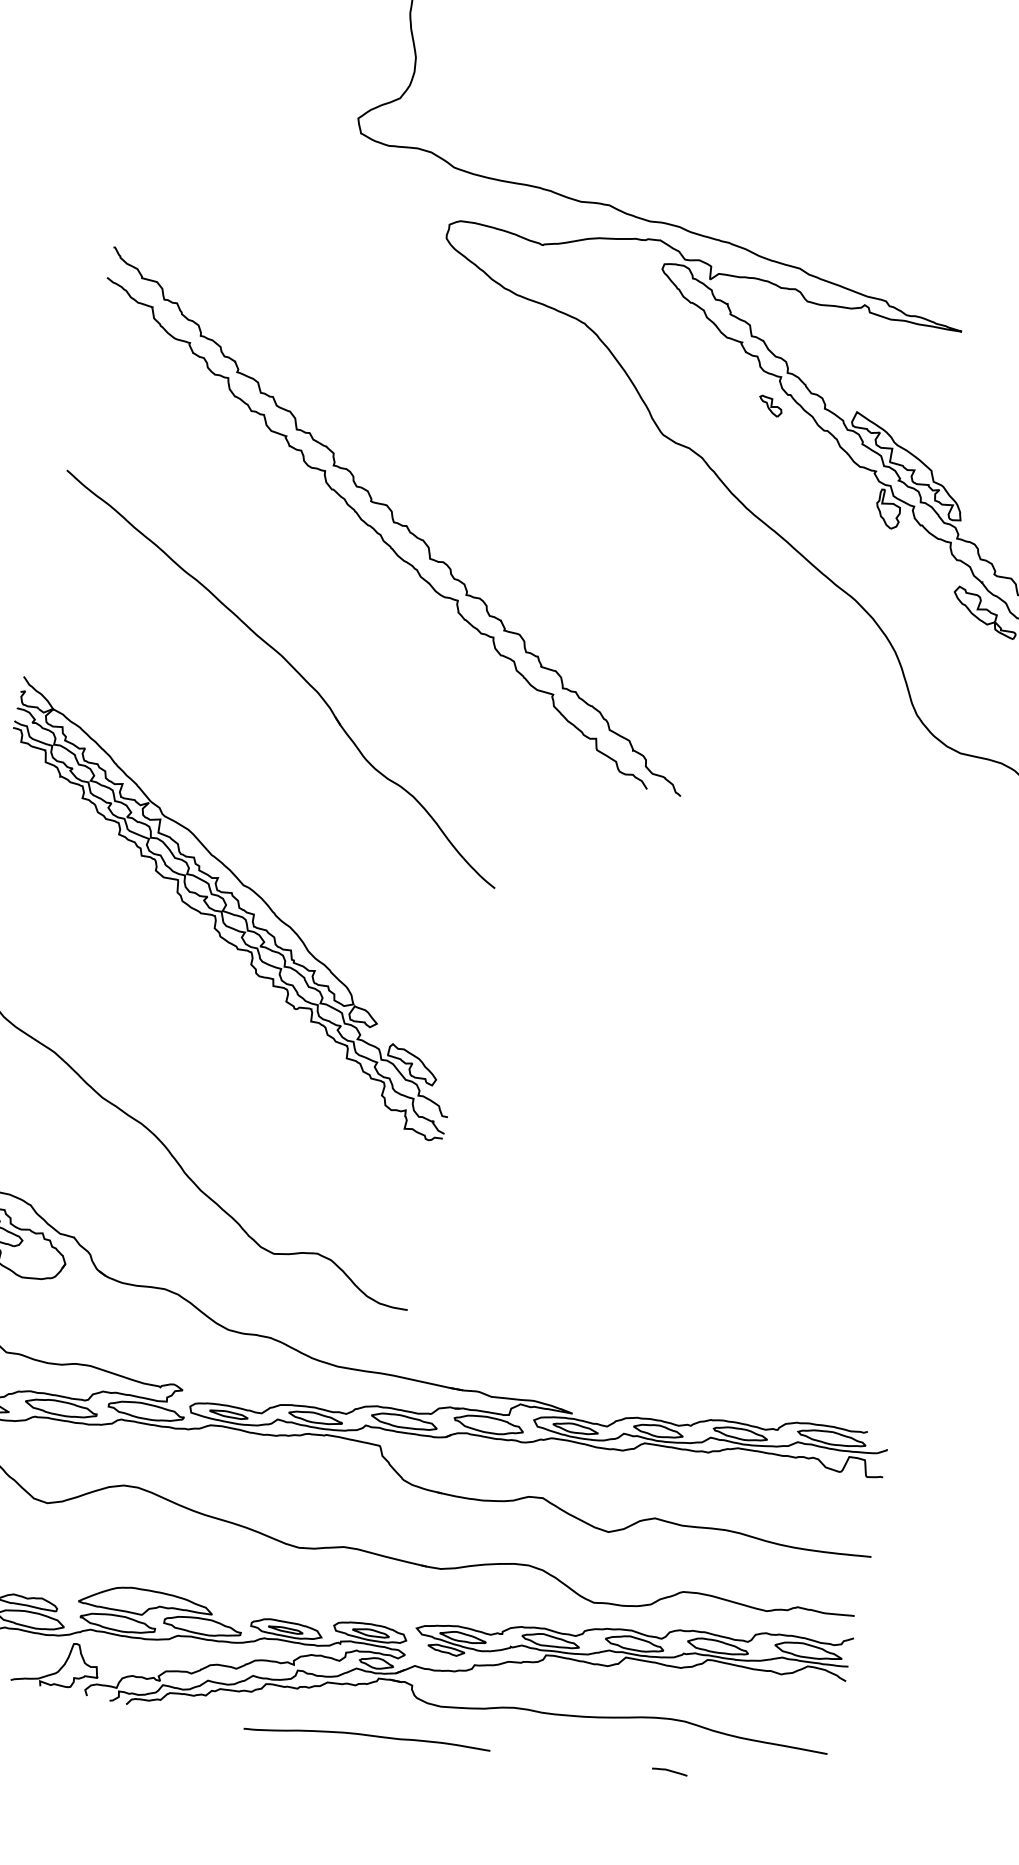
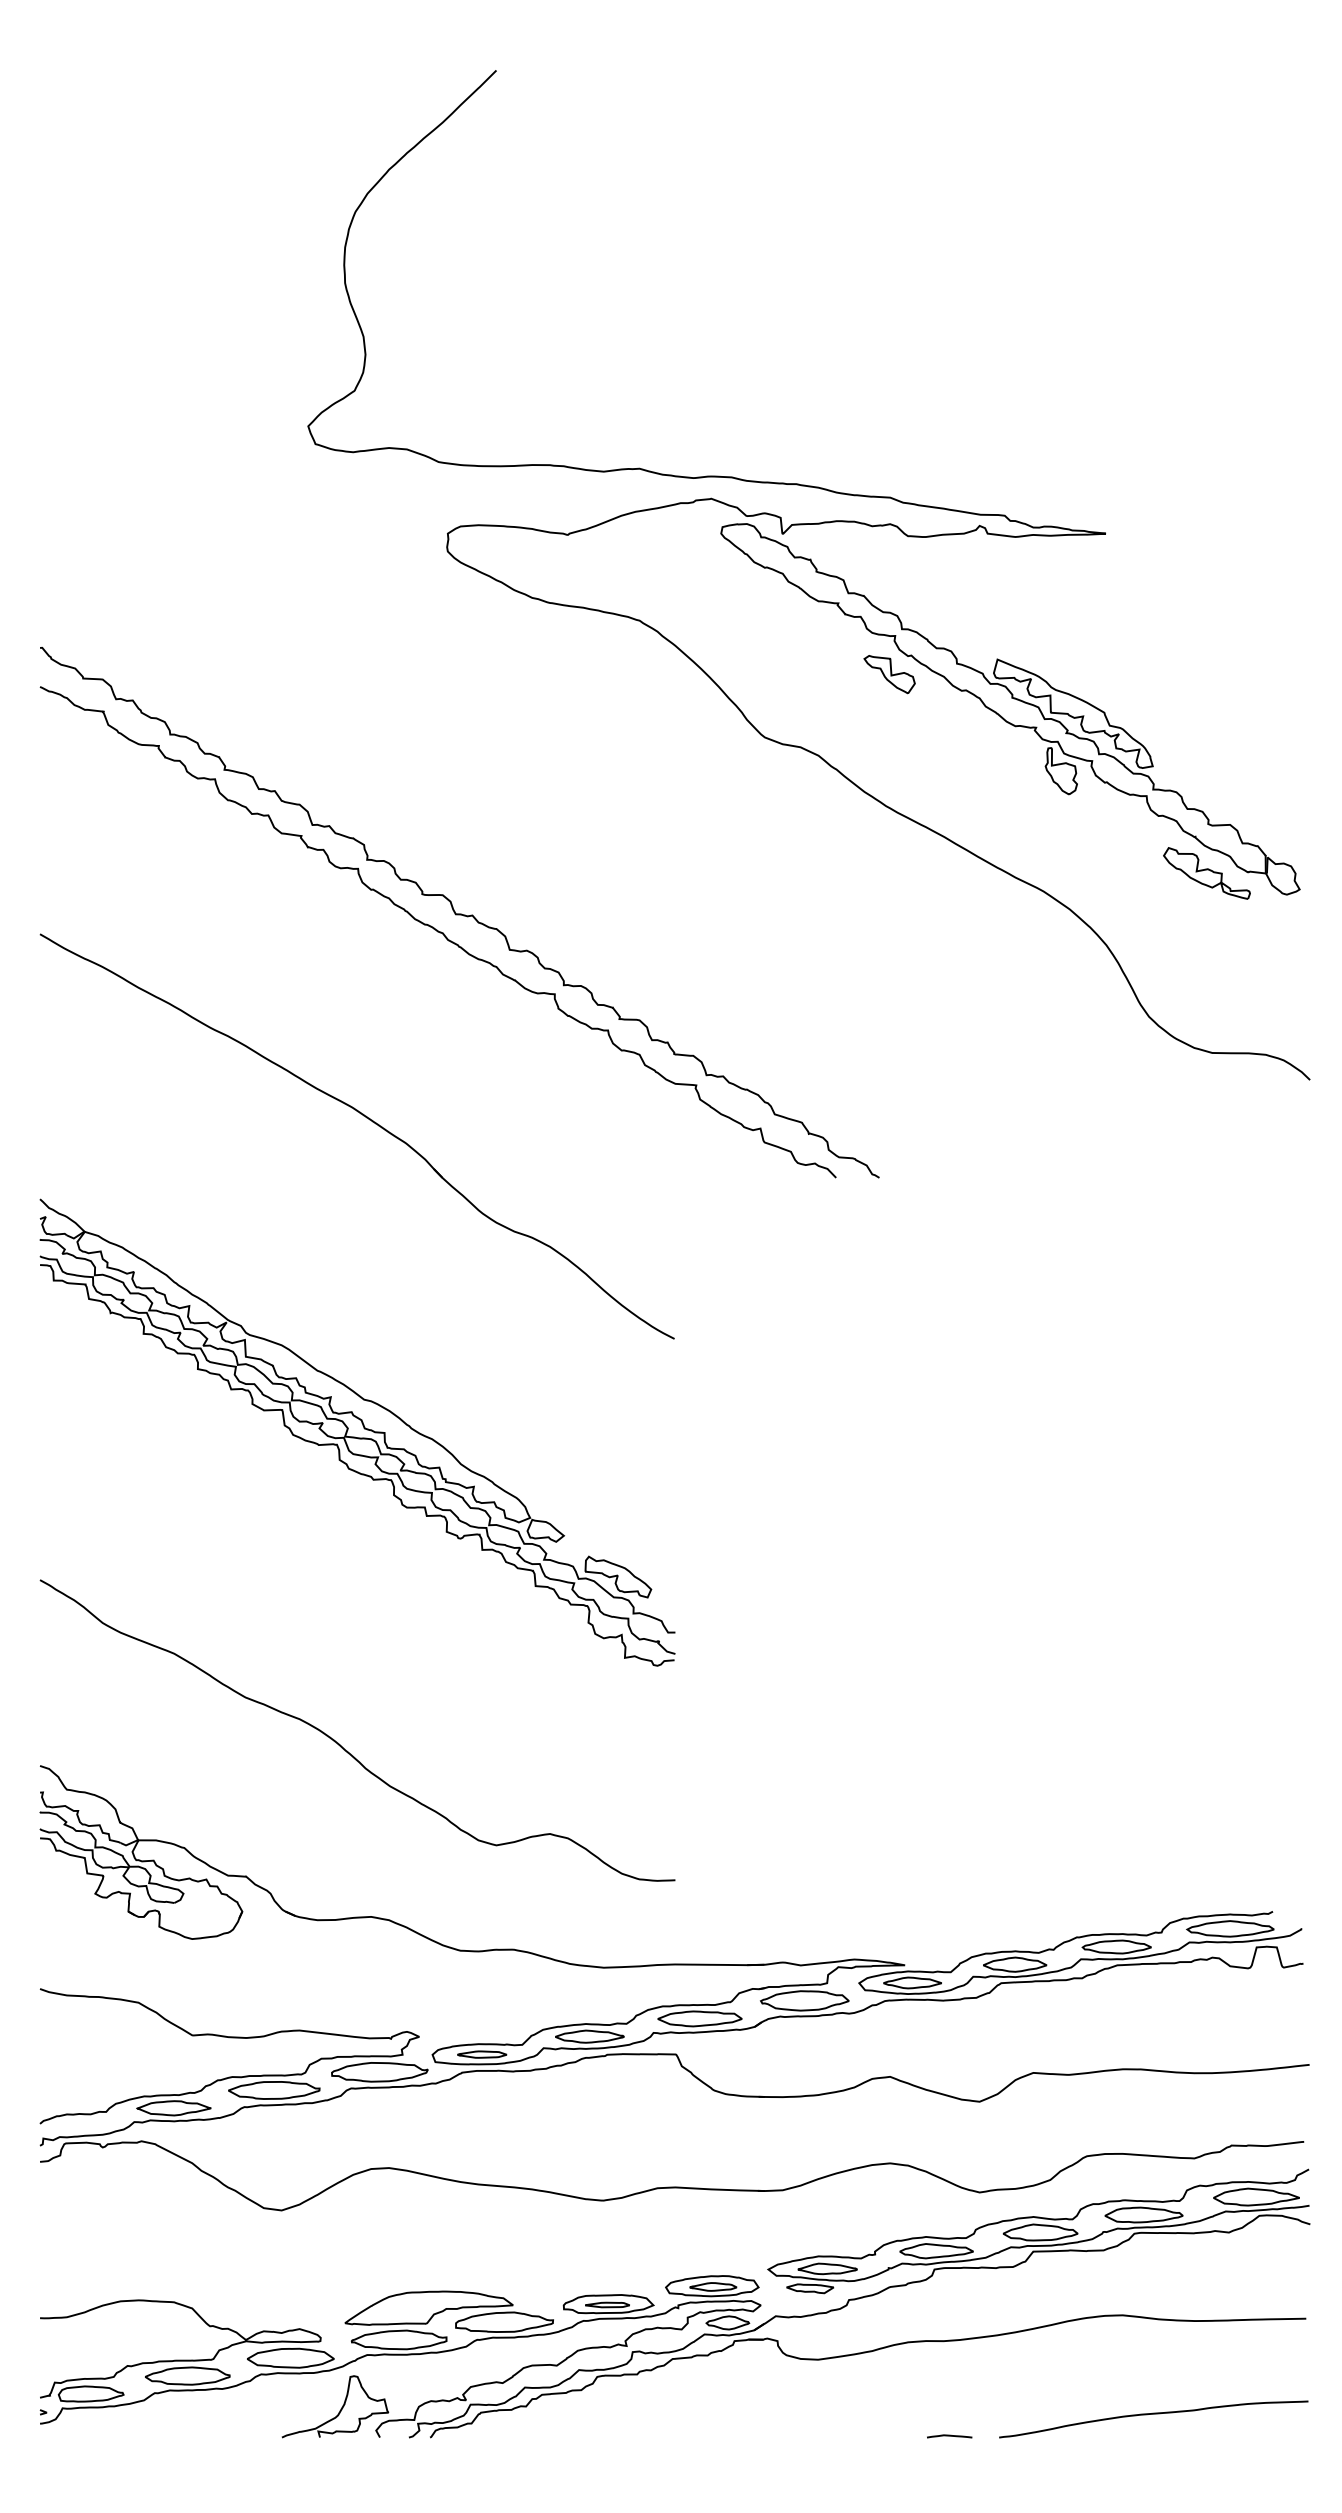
part: (770, 406) -> (889, 674), size x1.67
curve: (367, 1735) -> (1153, 2414), moved
curve: (669, 1771) -> (949, 2436), moved

